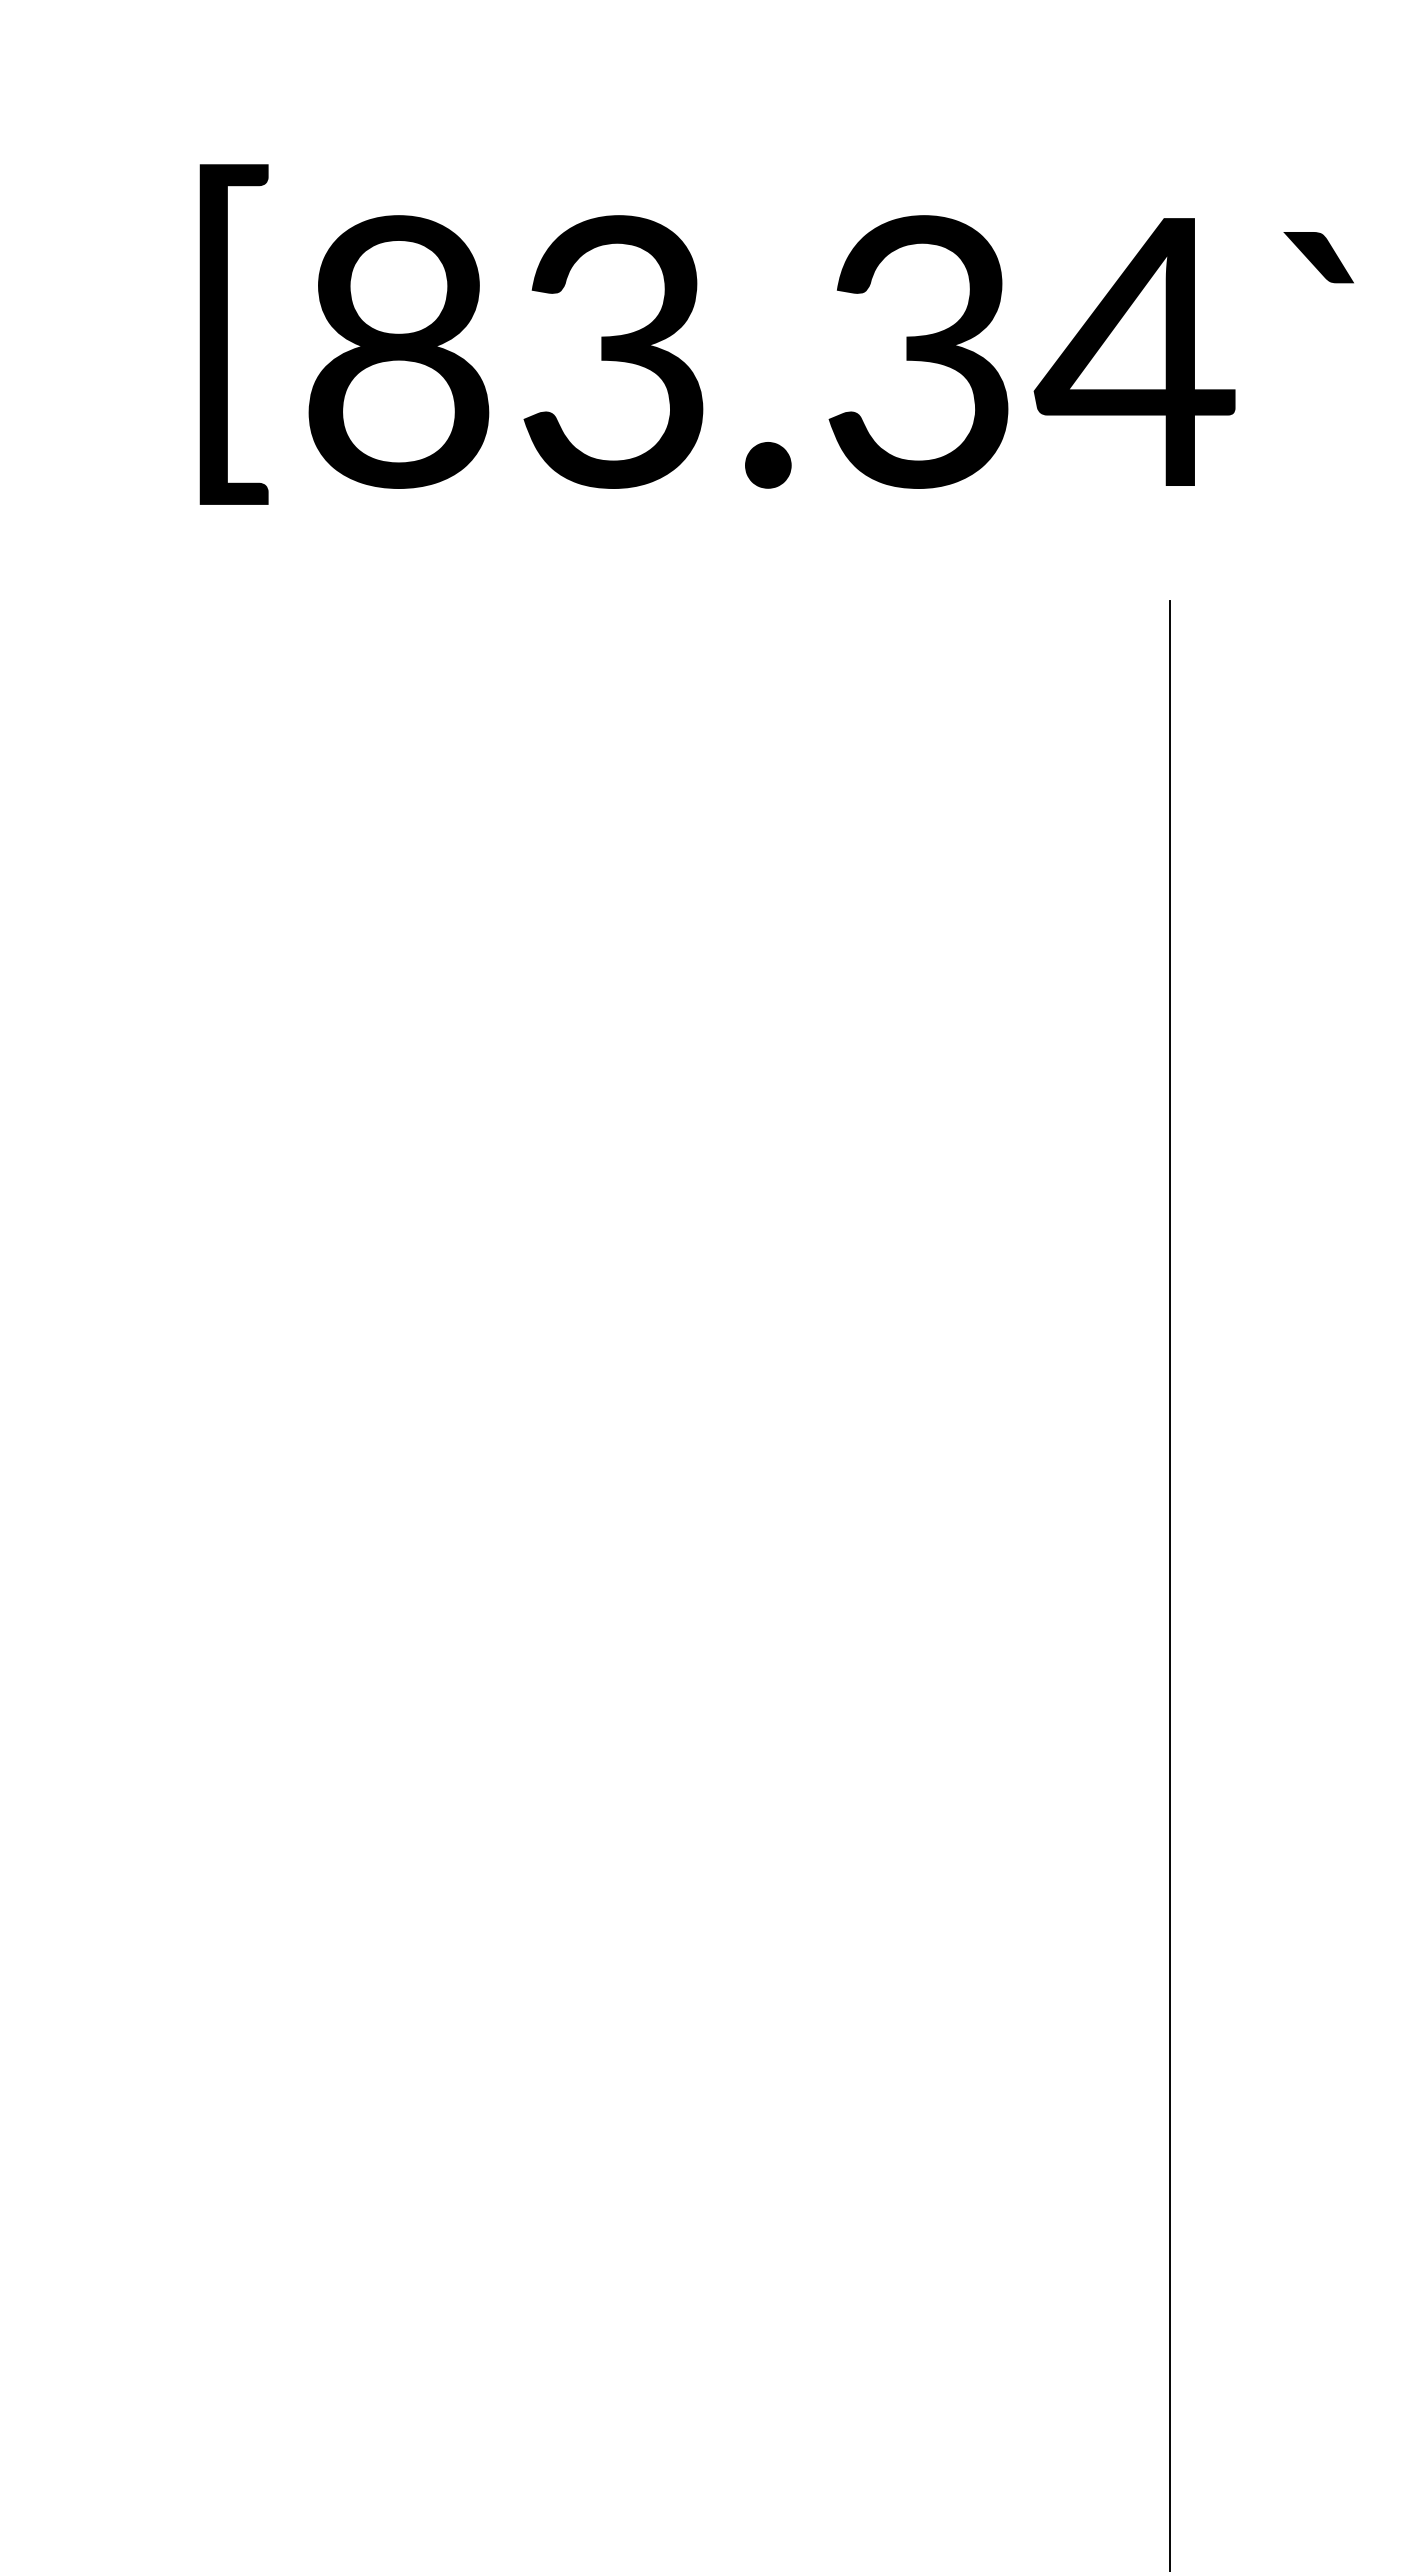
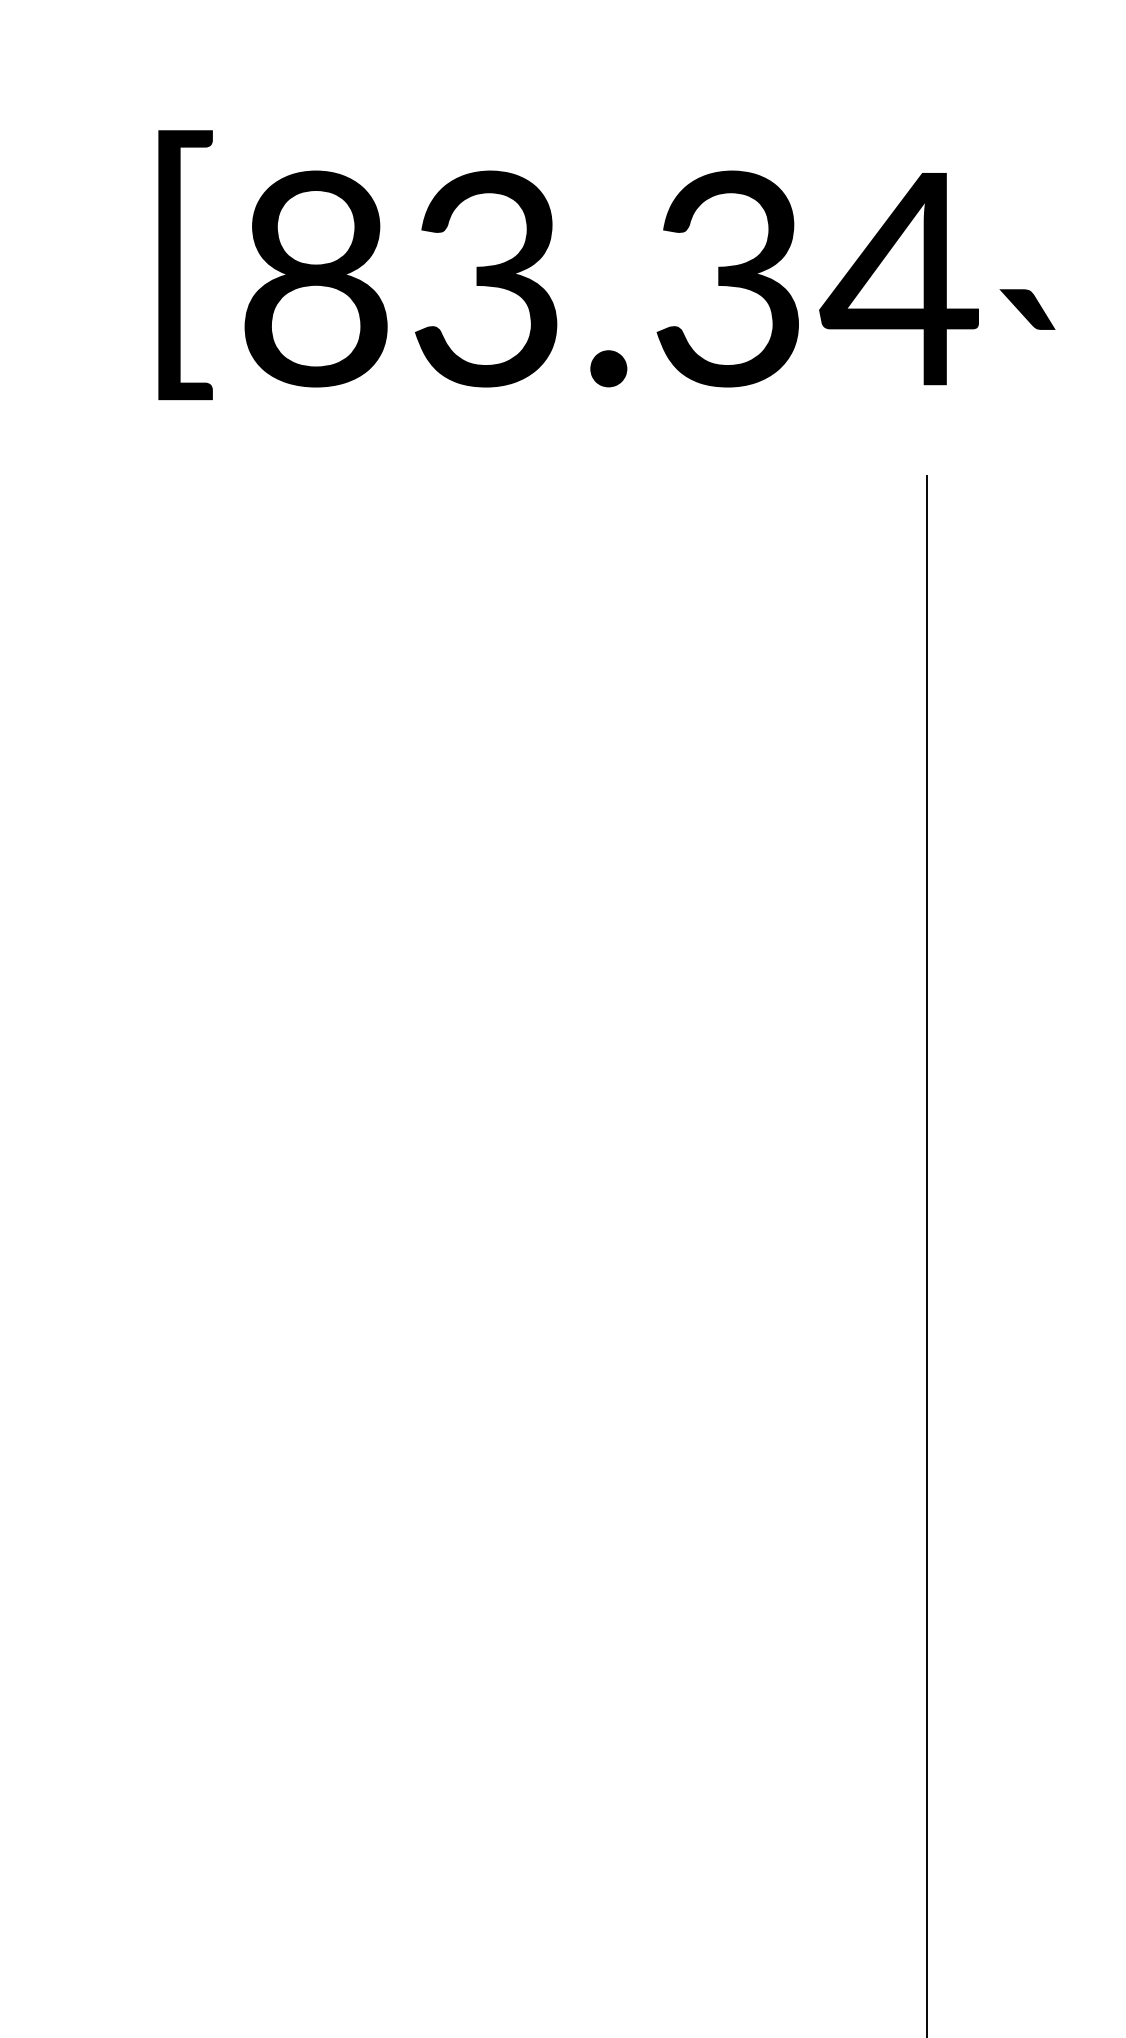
text: (1318, 257) -> (1027, 309), moved

